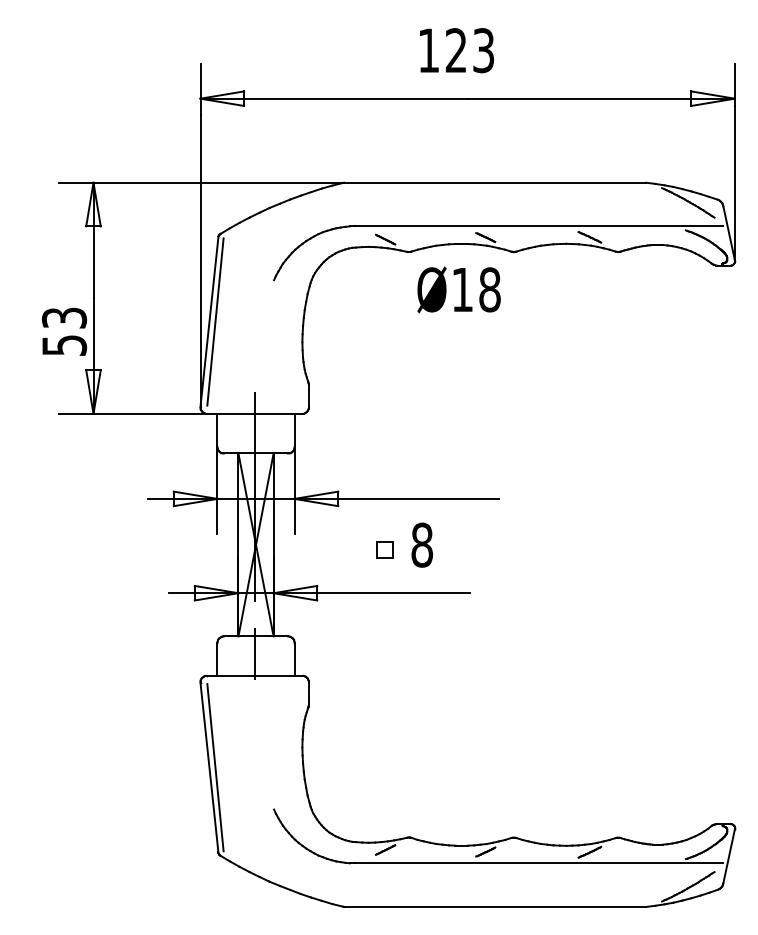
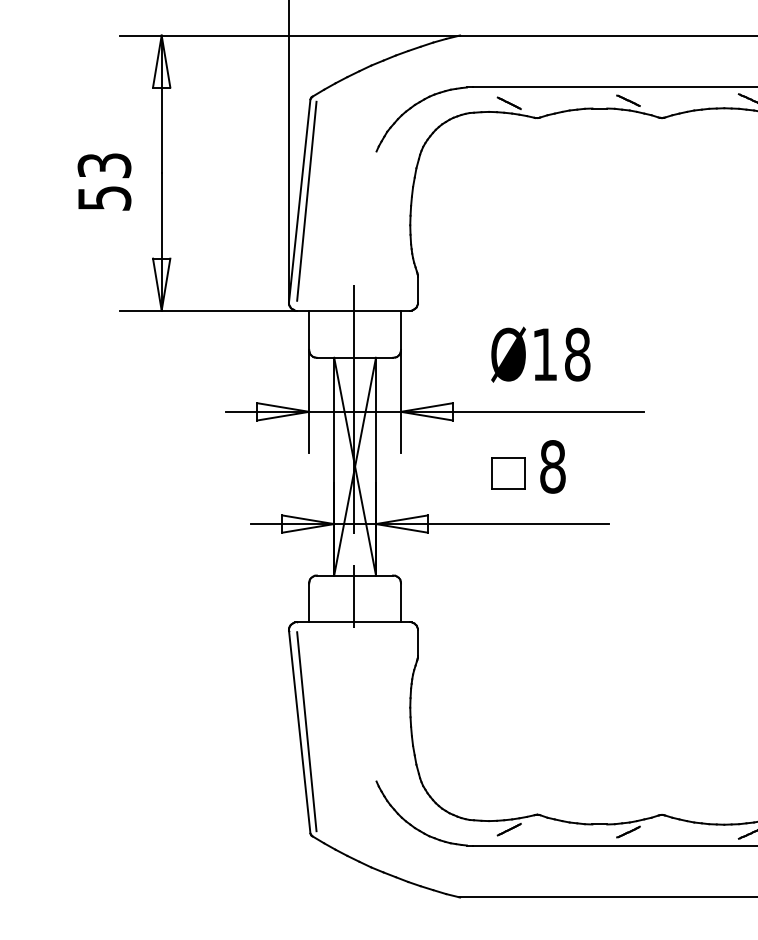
text: (458, 289) -> (540, 354), moved
text: (64, 331) -> (104, 181), moved
part: (384, 549) -> (507, 472), size x1.67

